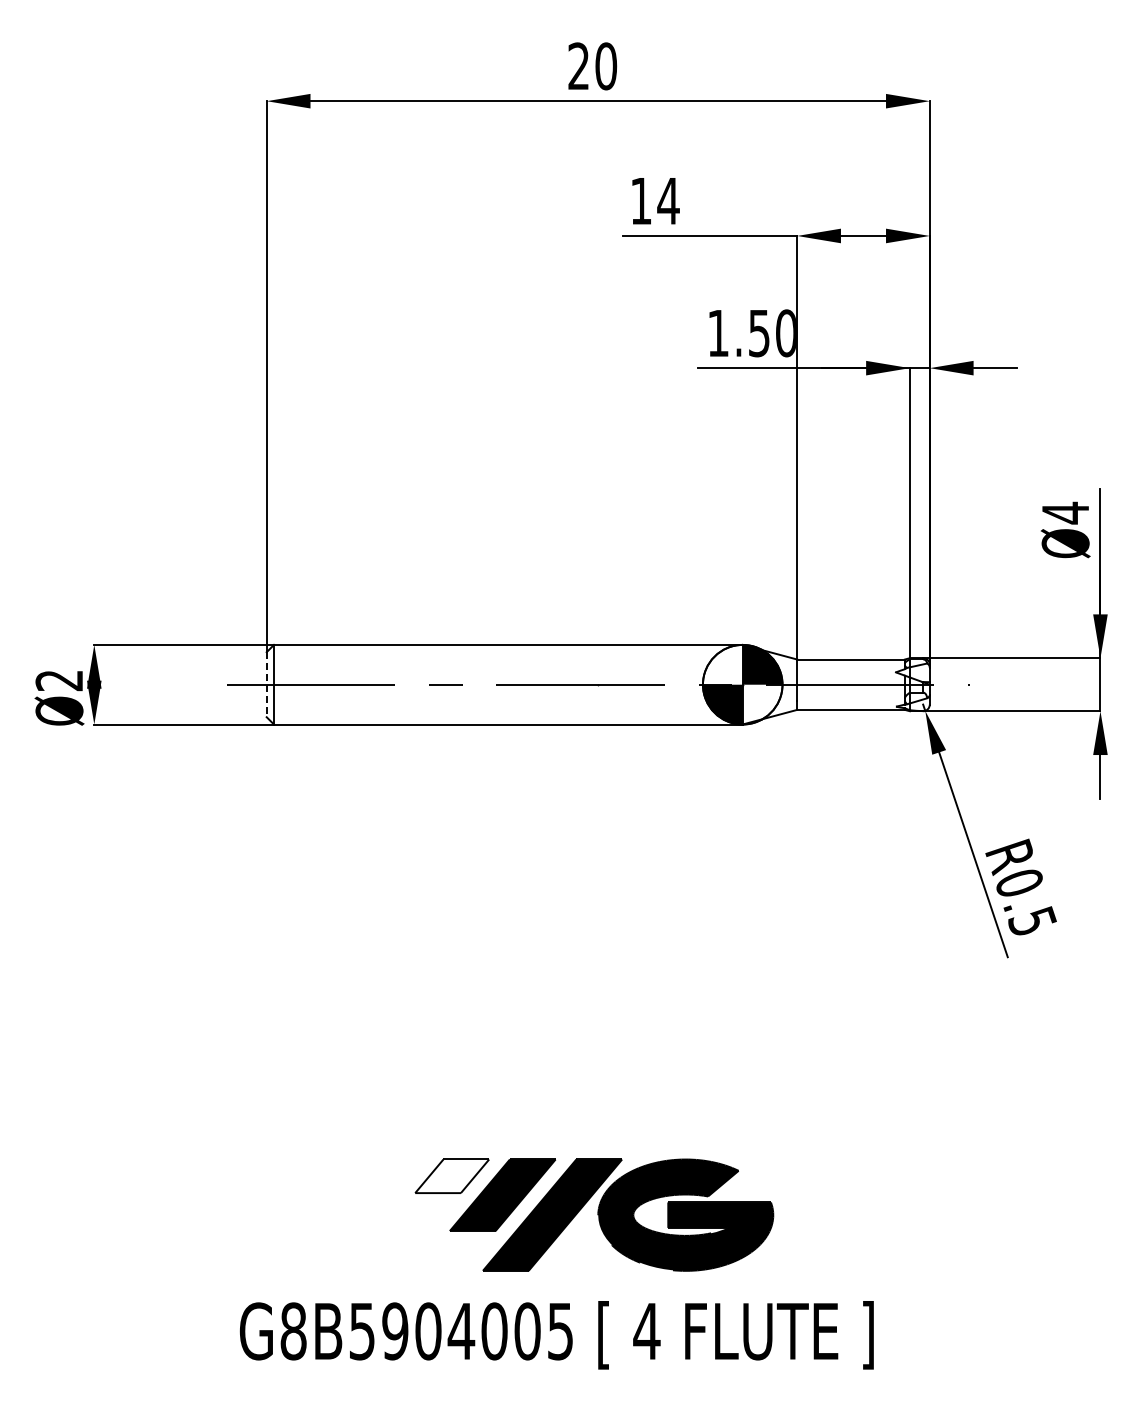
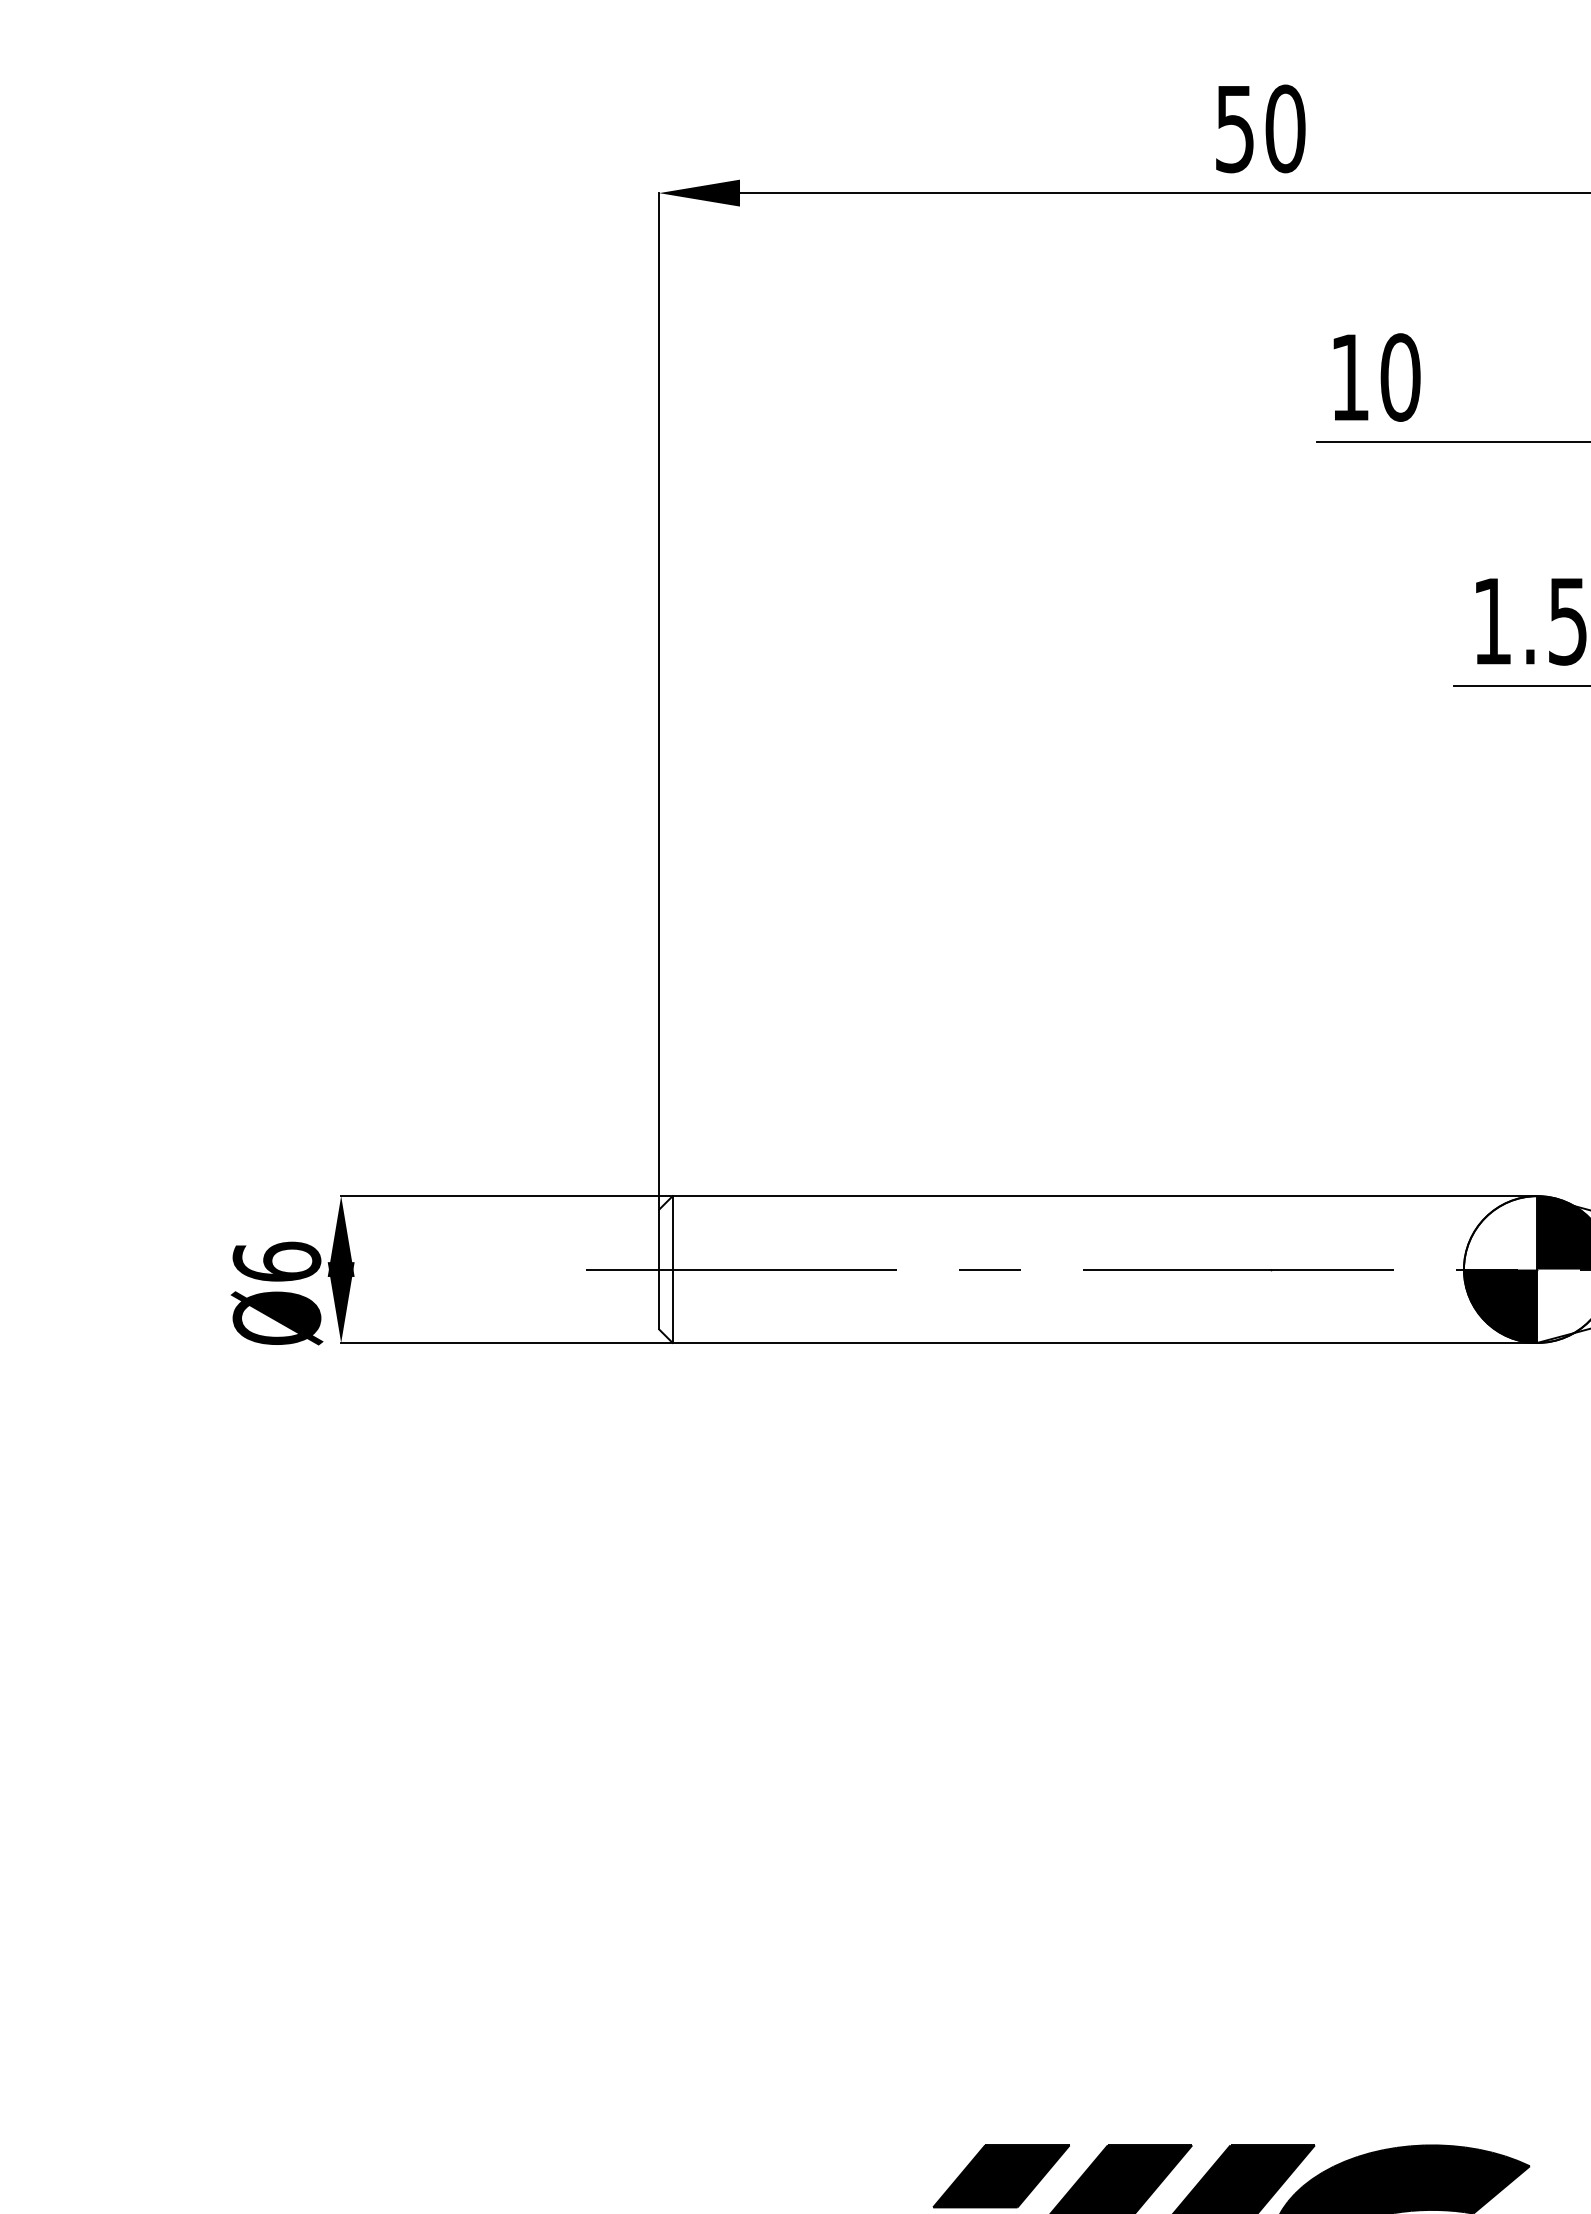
text: (578, 66) -> (1234, 129), 20 -> 50
text: (668, 201) -> (1400, 378), 14 -> 10
text: (59, 680) -> (276, 1261), Ø2 -> Ø6
line: (266, 685) -> (658, 1270), dashed -> solid
fill: (452, 1176) -> (1001, 2176), added

